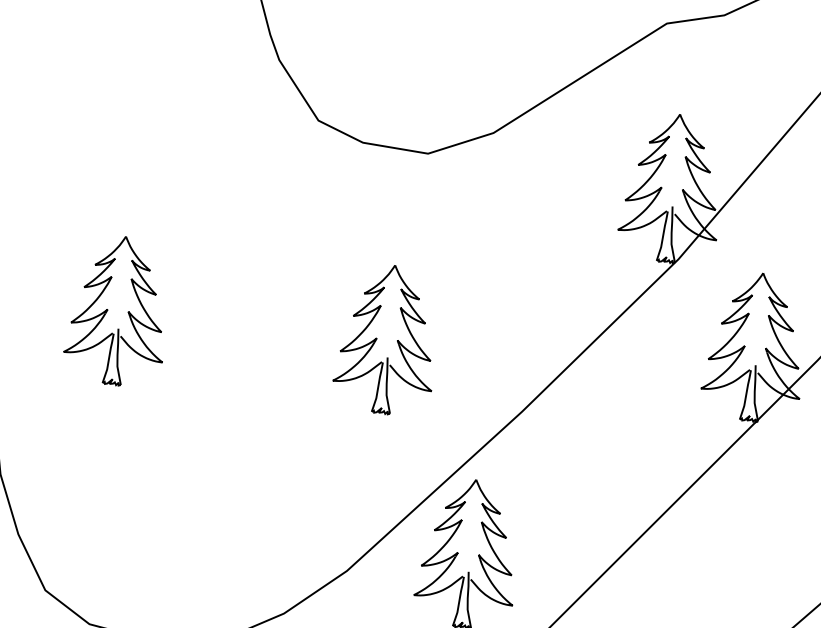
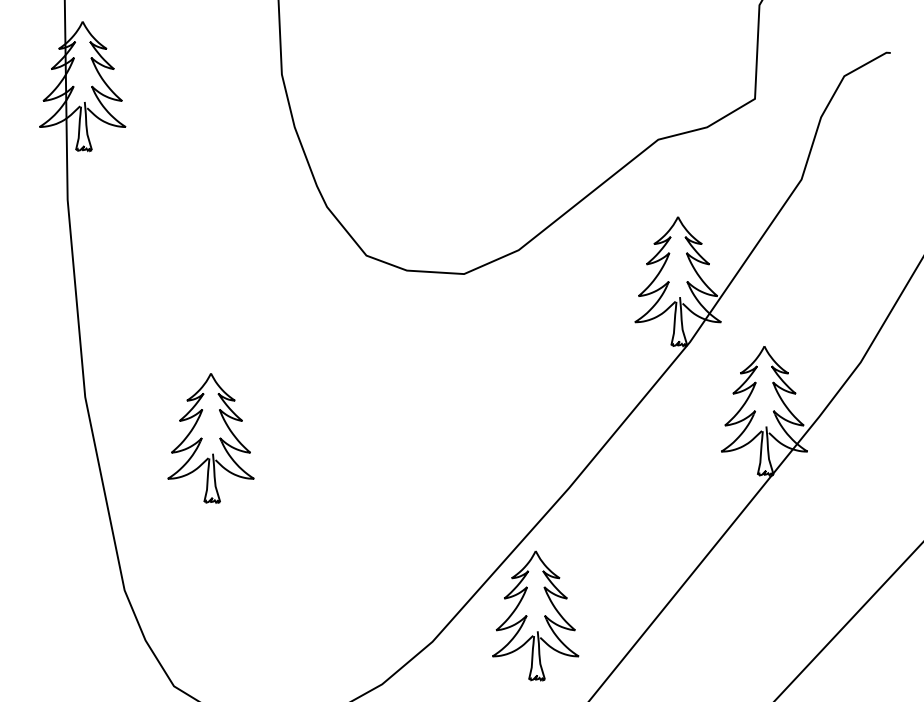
part: (386, 339) -> (445, 438), removed

